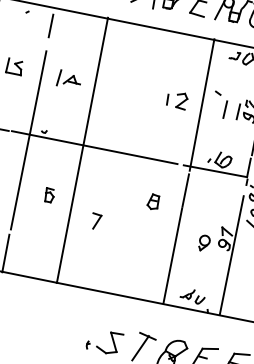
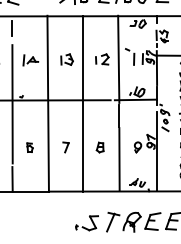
part: (123, 89) -> (66, 59), added
line: (135, 160) -> (83, 103), added
part: (48, 194) -> (29, 147), moved
part: (152, 201) -> (99, 147), moved

